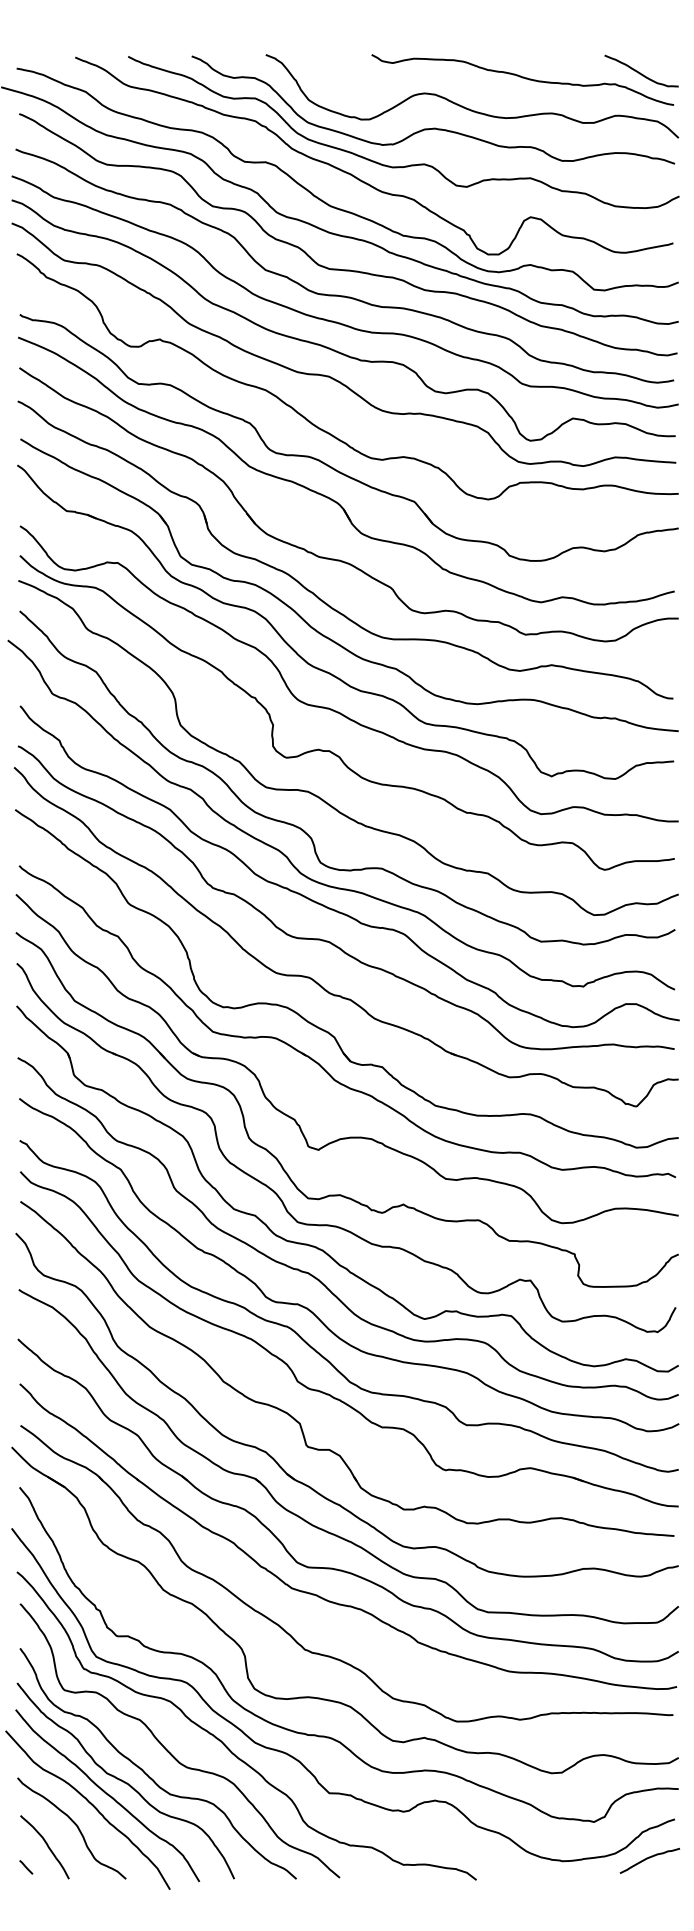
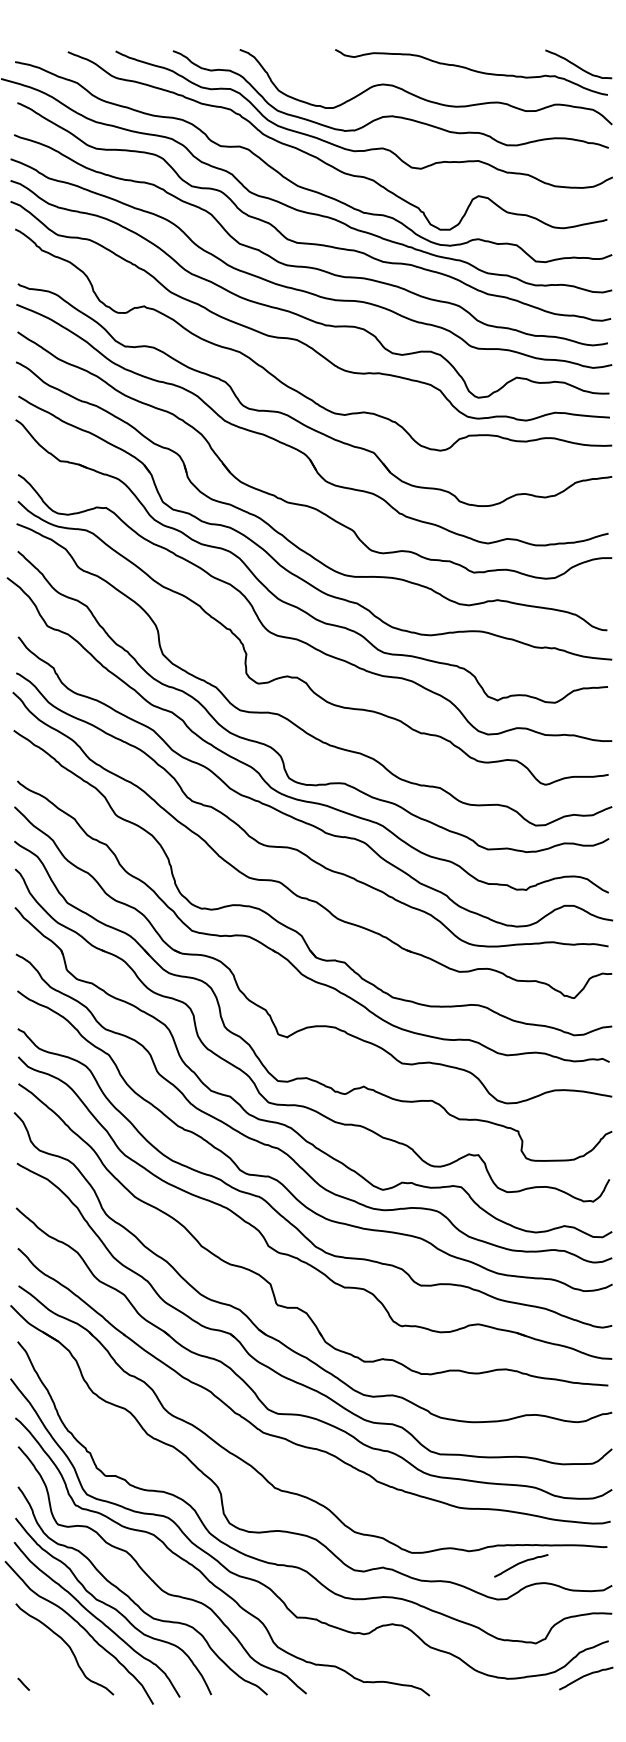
curve: (577, 1733) -> (520, 1563), added
curve: (46, 1845) -> (41, 1664), removed

